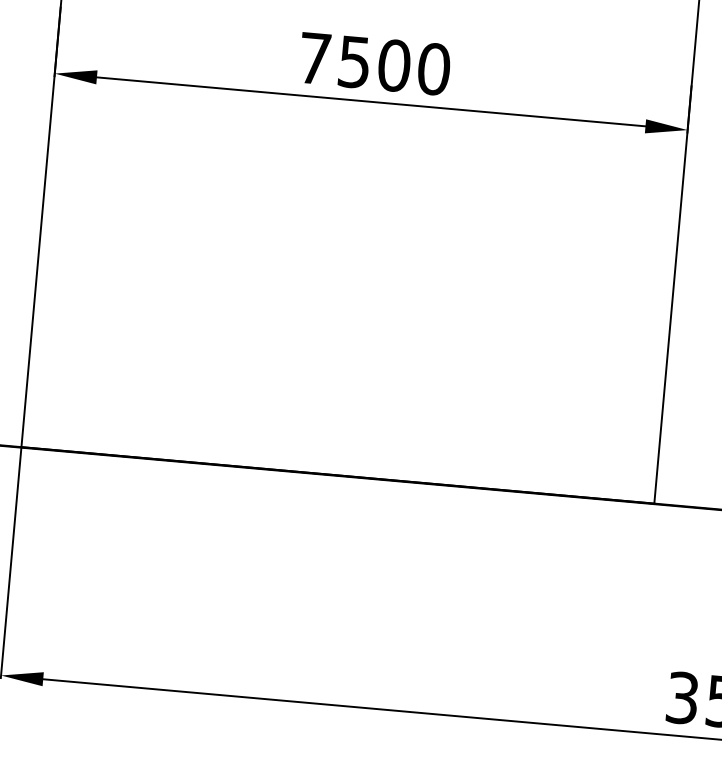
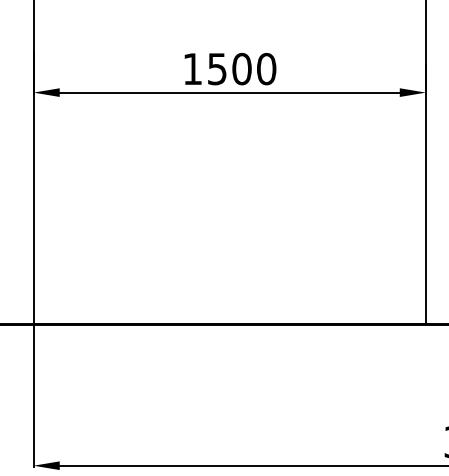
text: (314, 57) -> (192, 68), 7500 -> 1500

